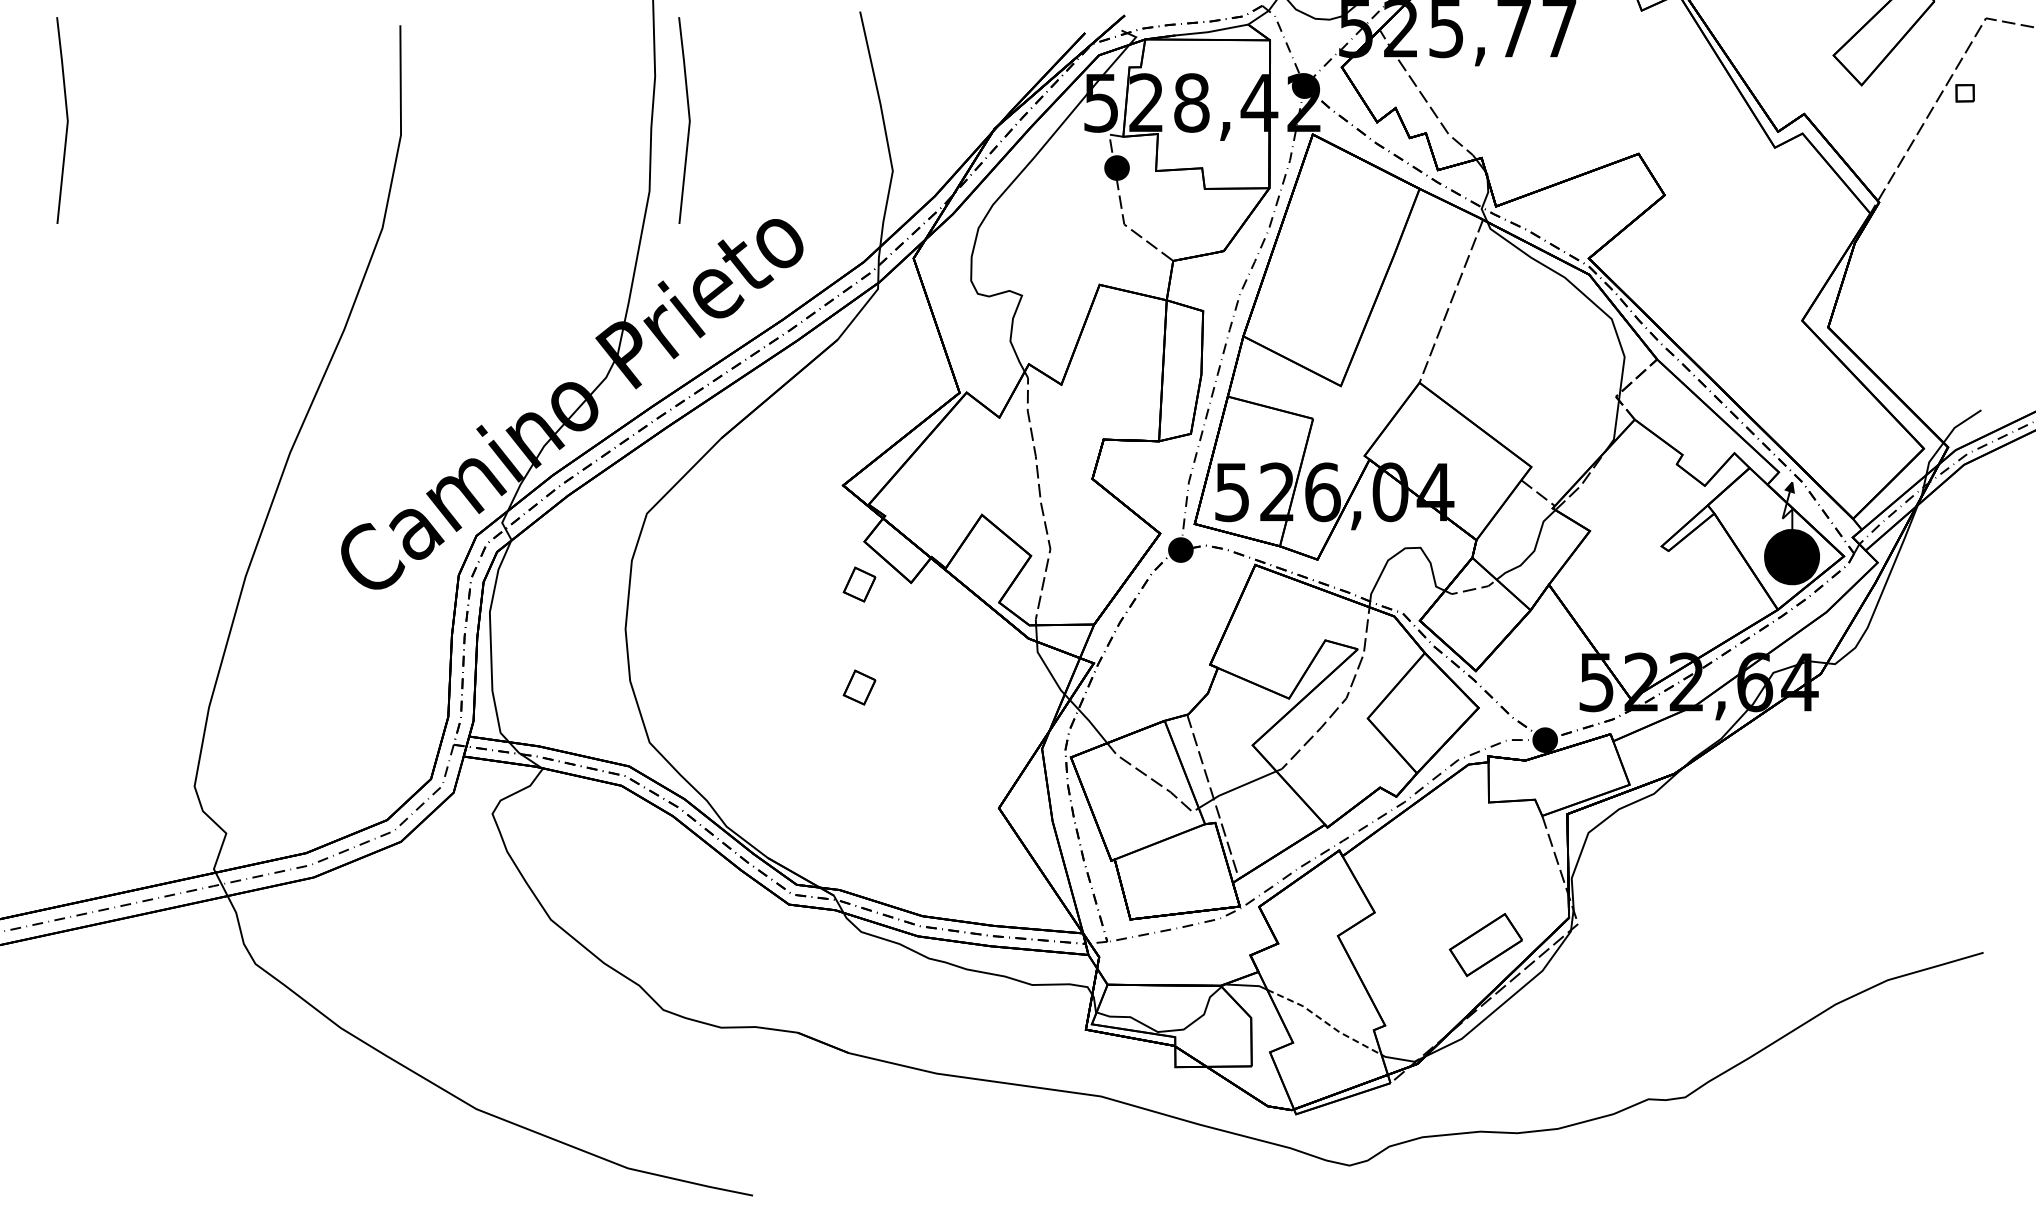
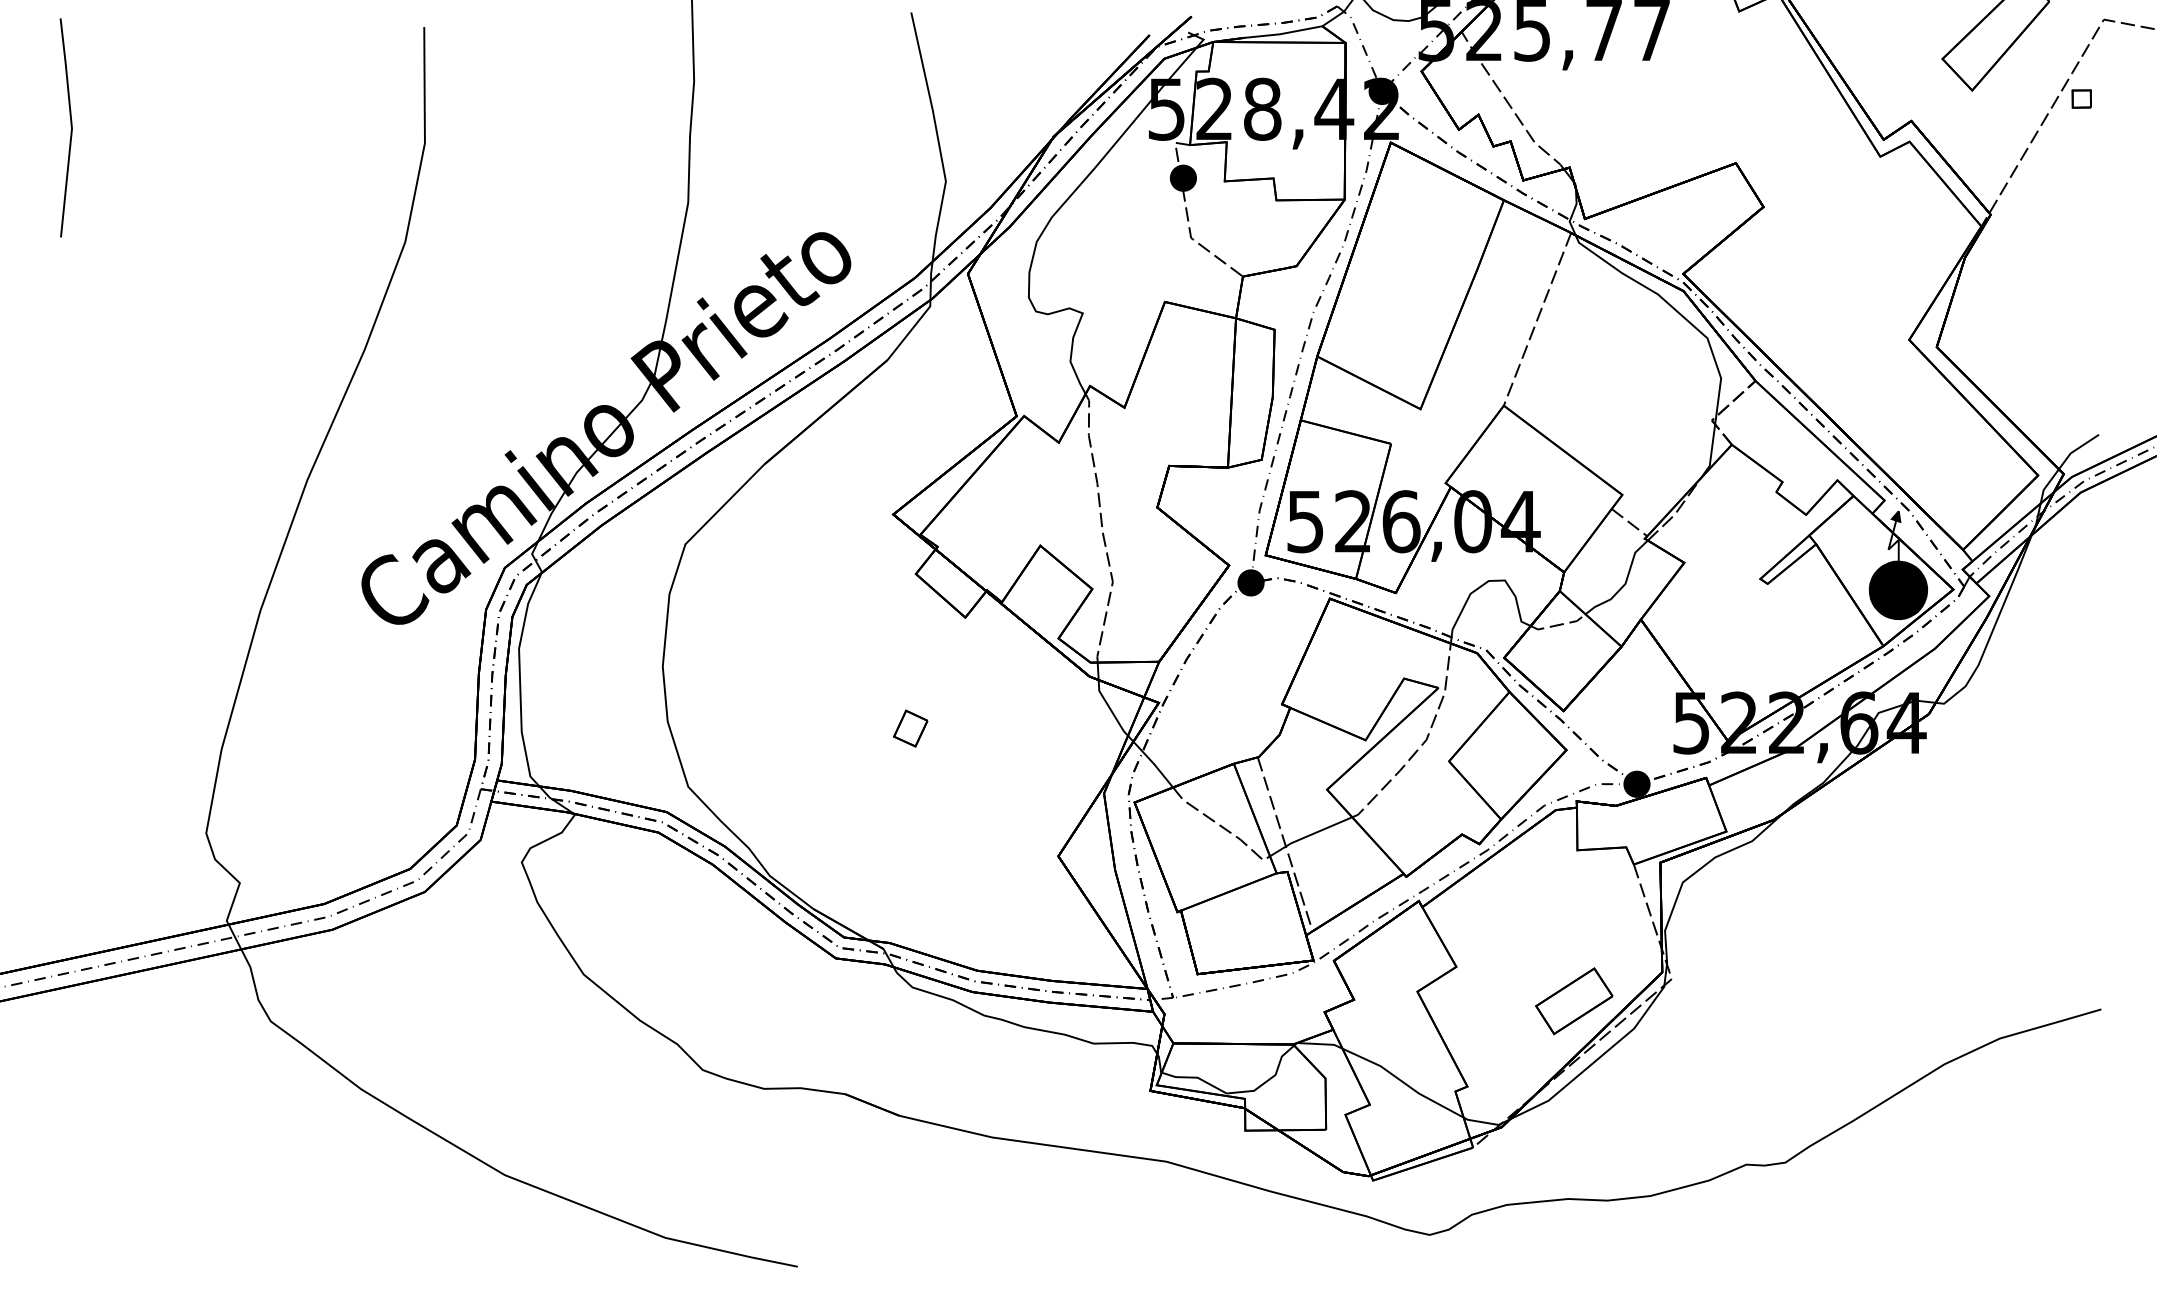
line: (688, 120) -> (729, 127), removed
part: (859, 584) -> (910, 619), removed
line: (1324, 1021) -> (1403, 1082), dashed -> solid

